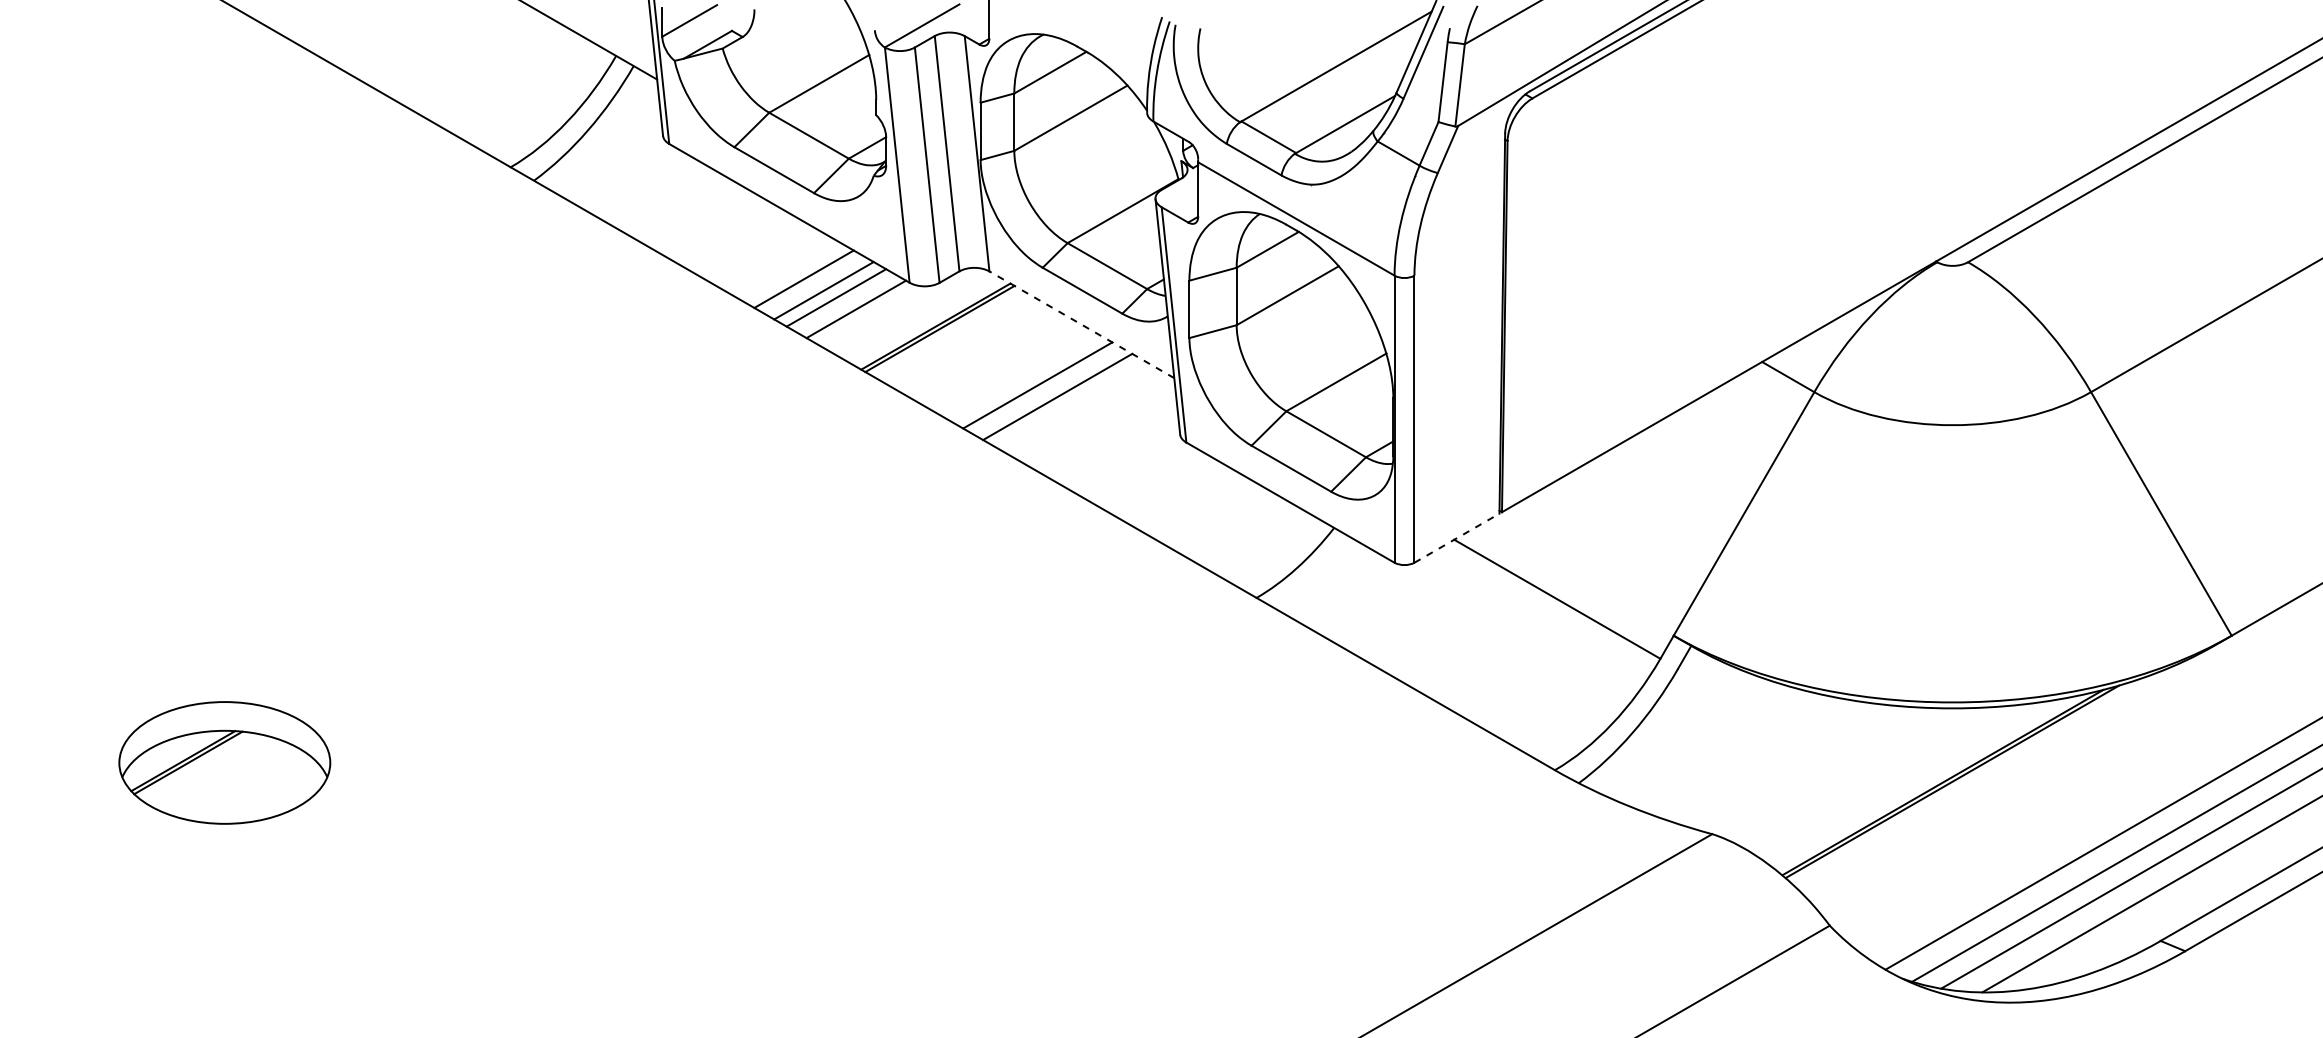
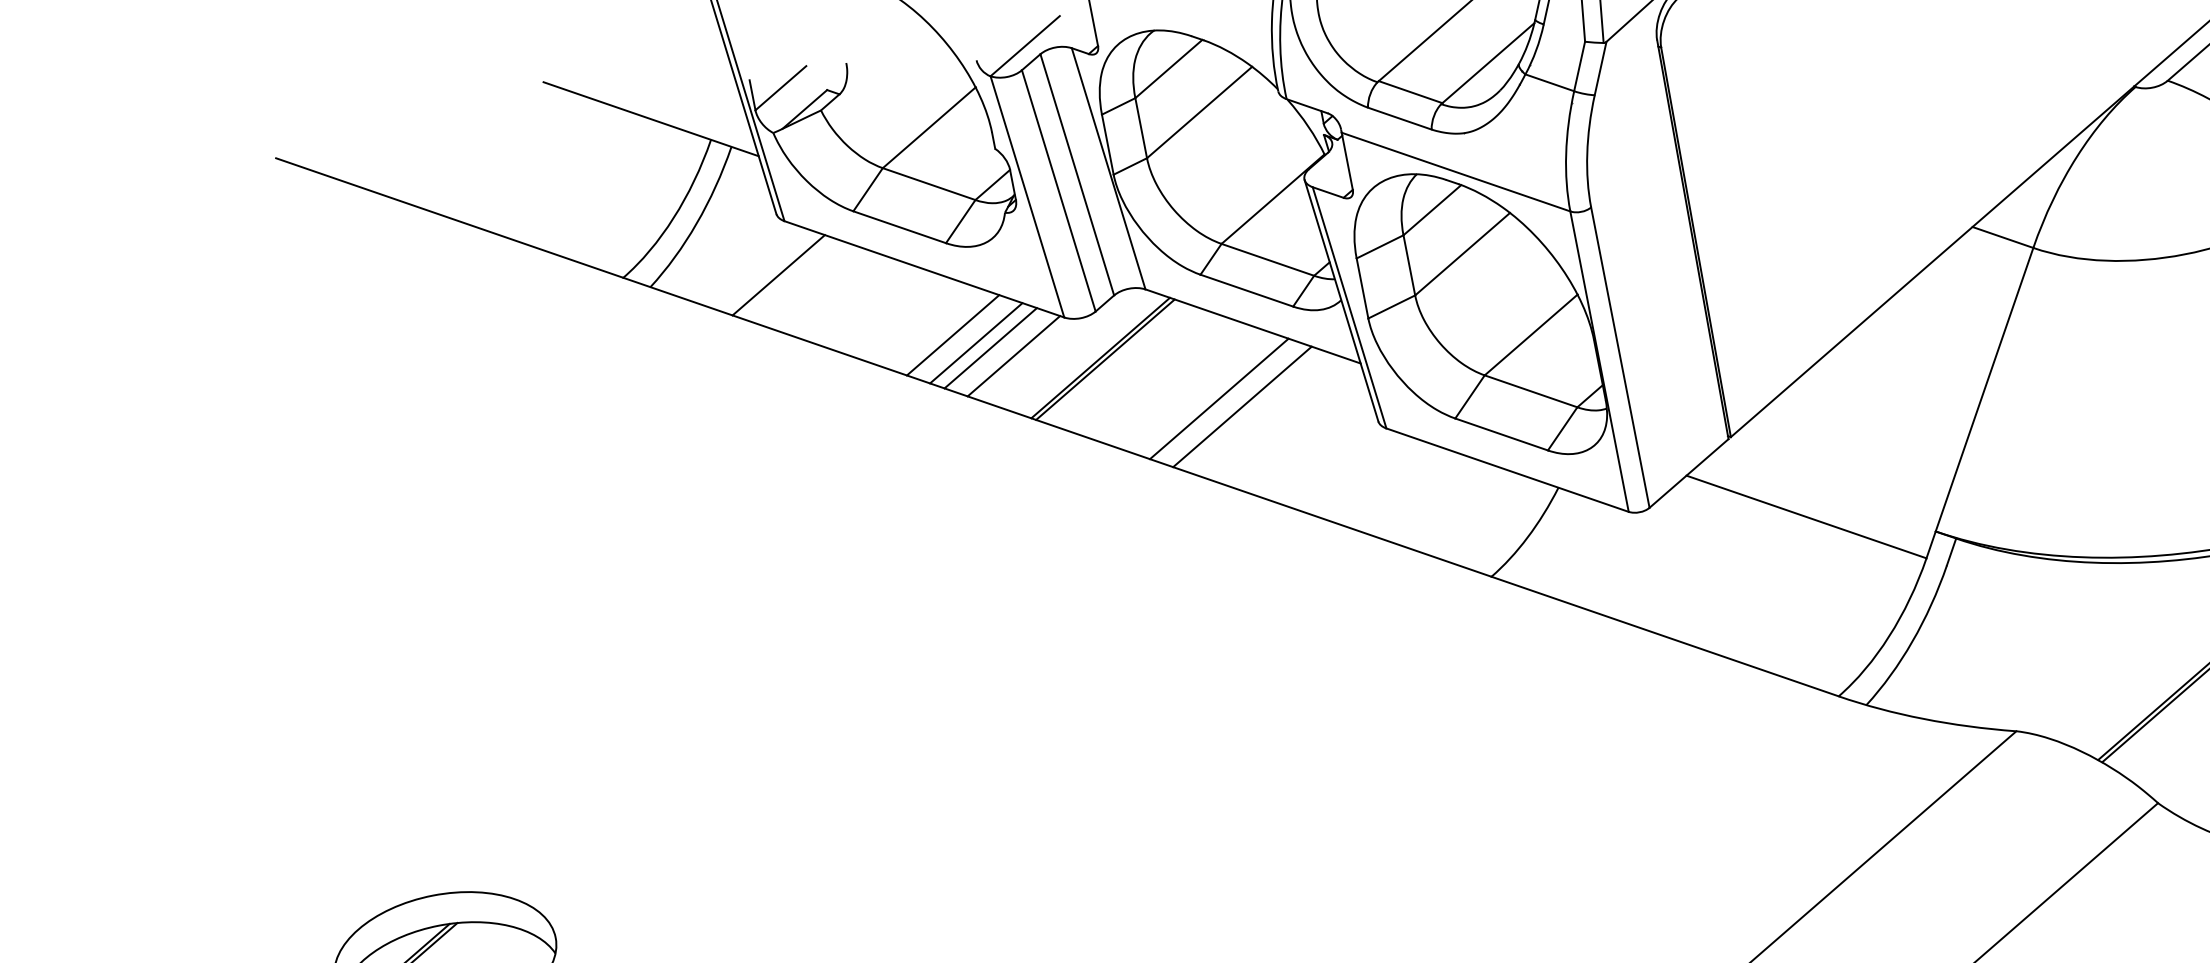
line: (654, 192) -> (778, 274), added
line: (1081, 324) -> (1252, 326), dashed -> solid
line: (1457, 537) -> (1689, 472), dashed -> solid

